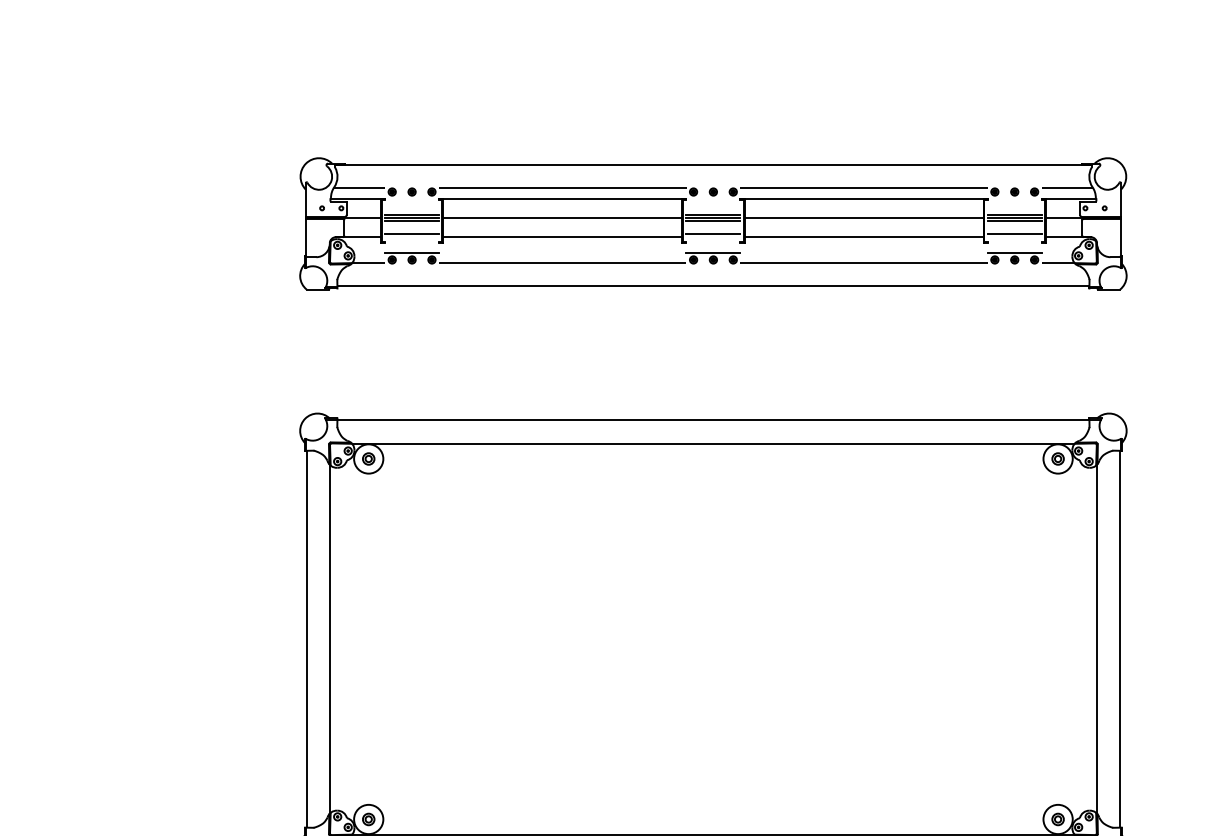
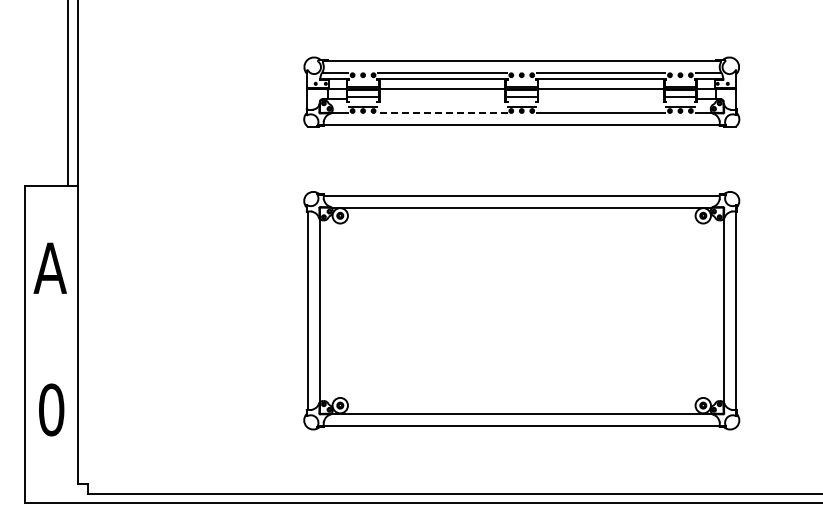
line: (562, 238) -> (442, 99), removed
line: (862, 238) -> (600, 99), removed
line: (560, 262) -> (441, 112), solid -> dashed

